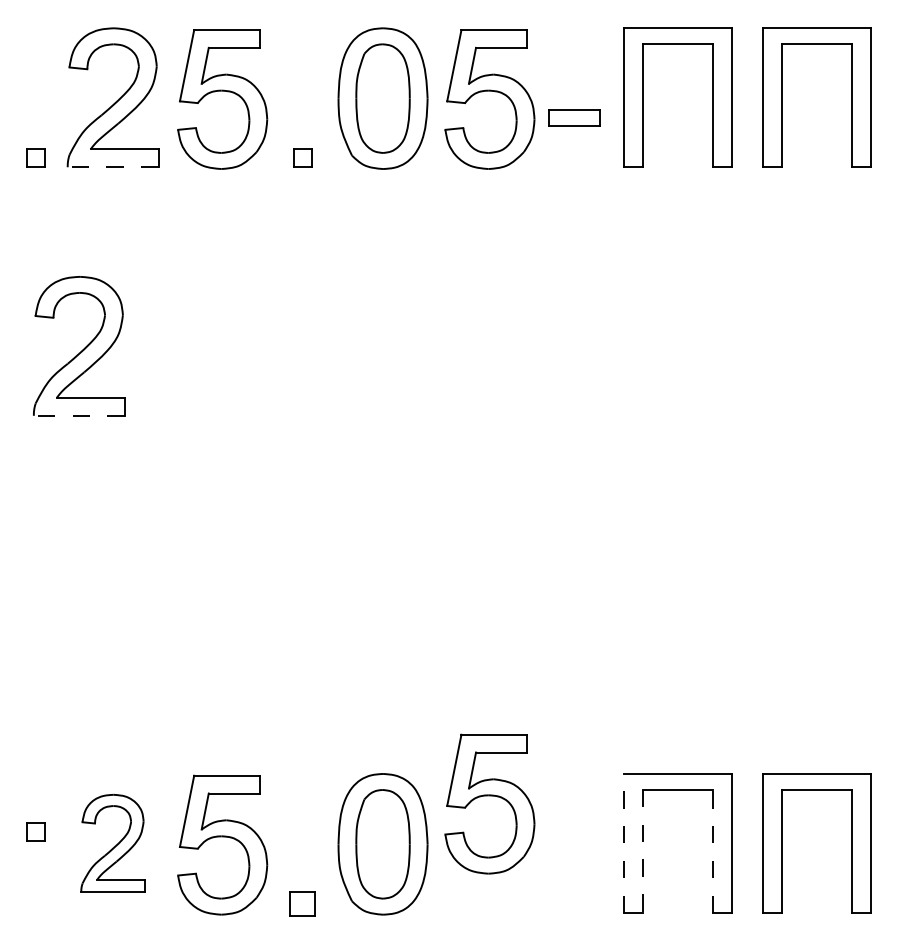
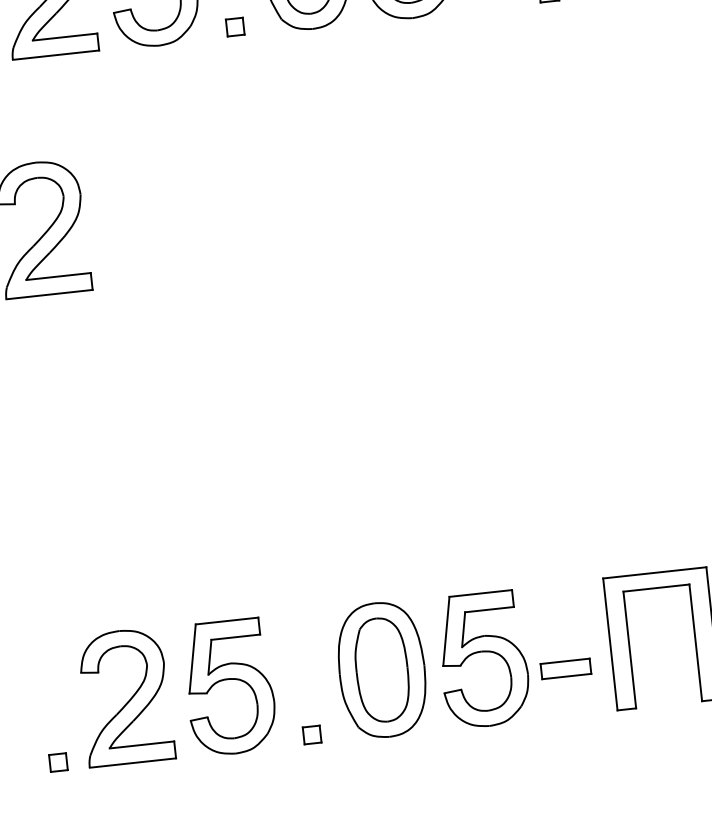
line: (112, 167) -> (55, 55), dashed -> solid
line: (78, 415) -> (48, 294), dashed -> solid
part: (489, 796) -> (482, 652), moved
part: (35, 831) -> (58, 762), moved
line: (623, 842) -> (610, 643), dashed -> solid
part: (112, 843) -> (125, 697), size x1.43
line: (712, 850) -> (695, 641), dashed -> solid
line: (643, 851) -> (630, 650), dashed -> solid
part: (574, 863) -> (565, 668), added
part: (302, 903) -> (311, 734), size x0.71

